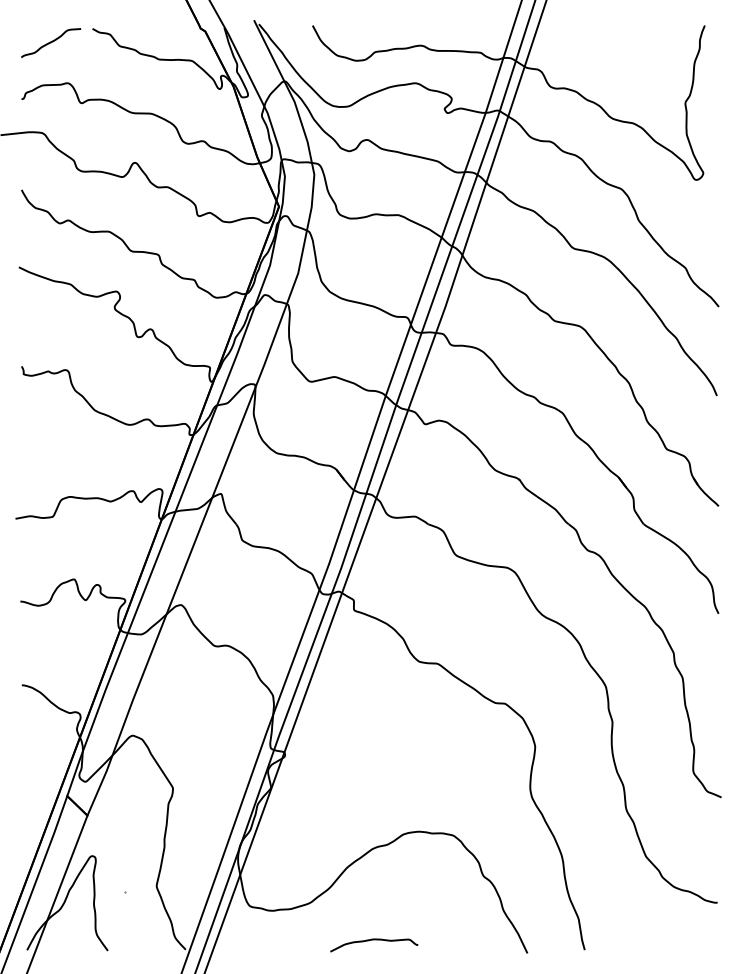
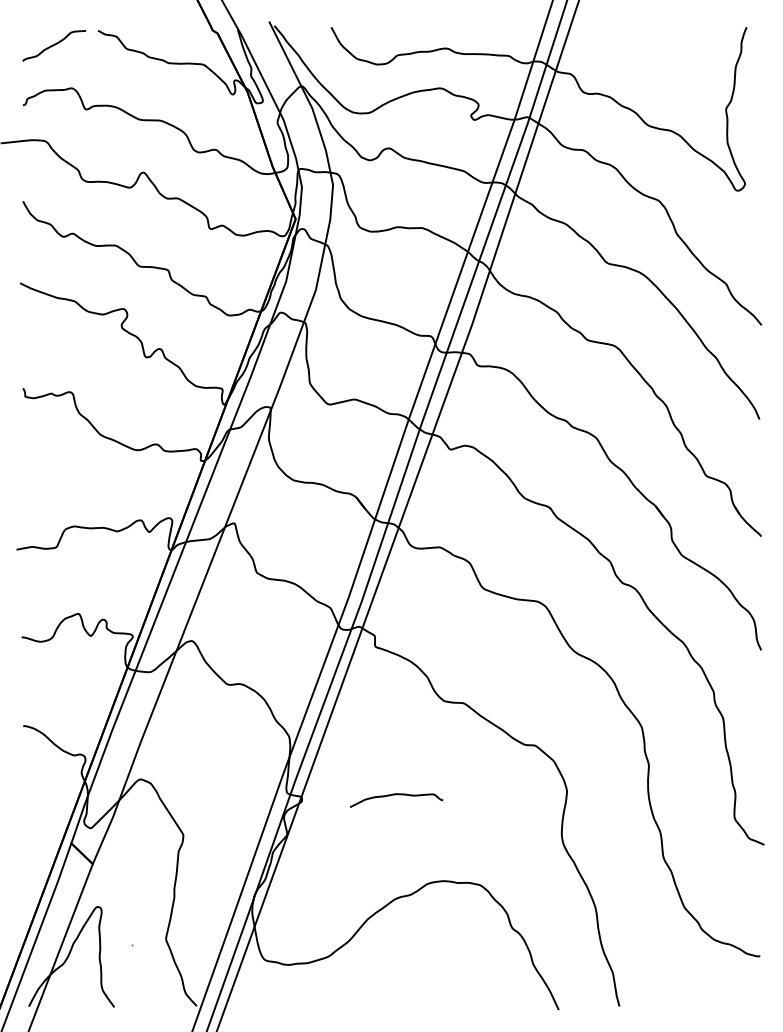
curve: (374, 940) -> (396, 795), moved

